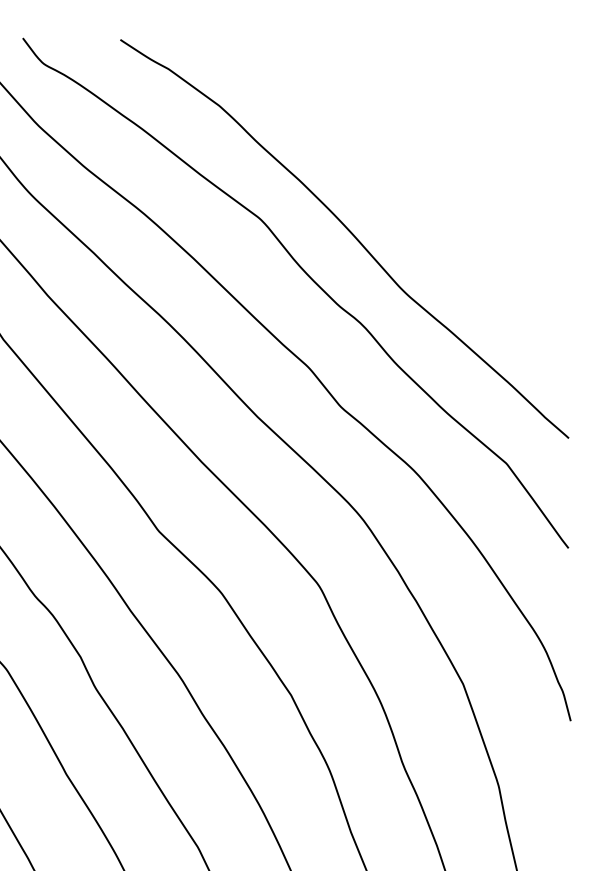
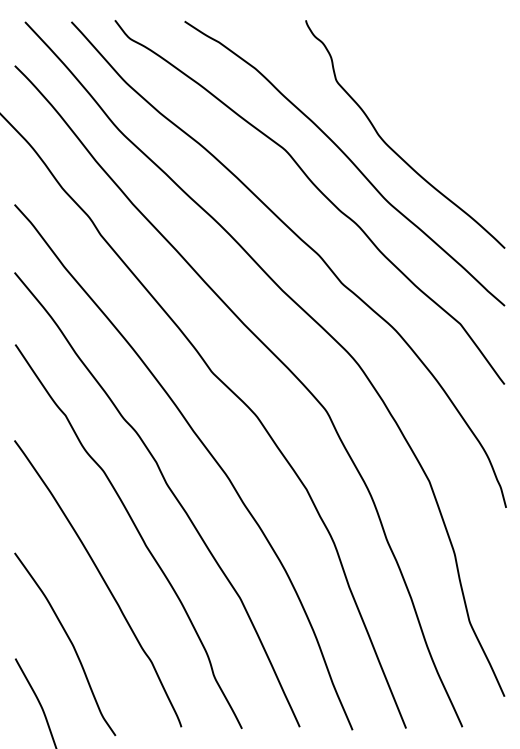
curve: (410, 216) -> (391, 147), added

